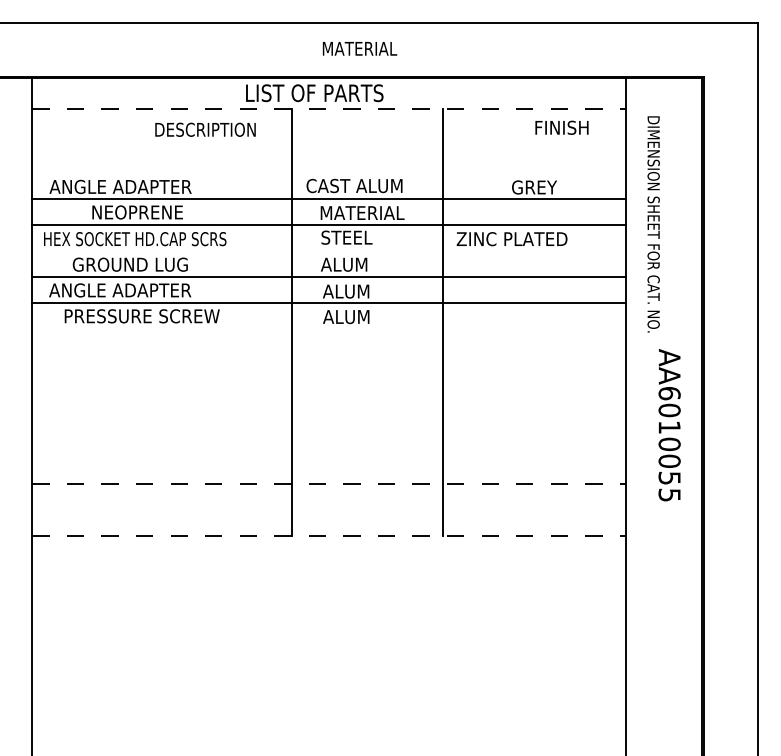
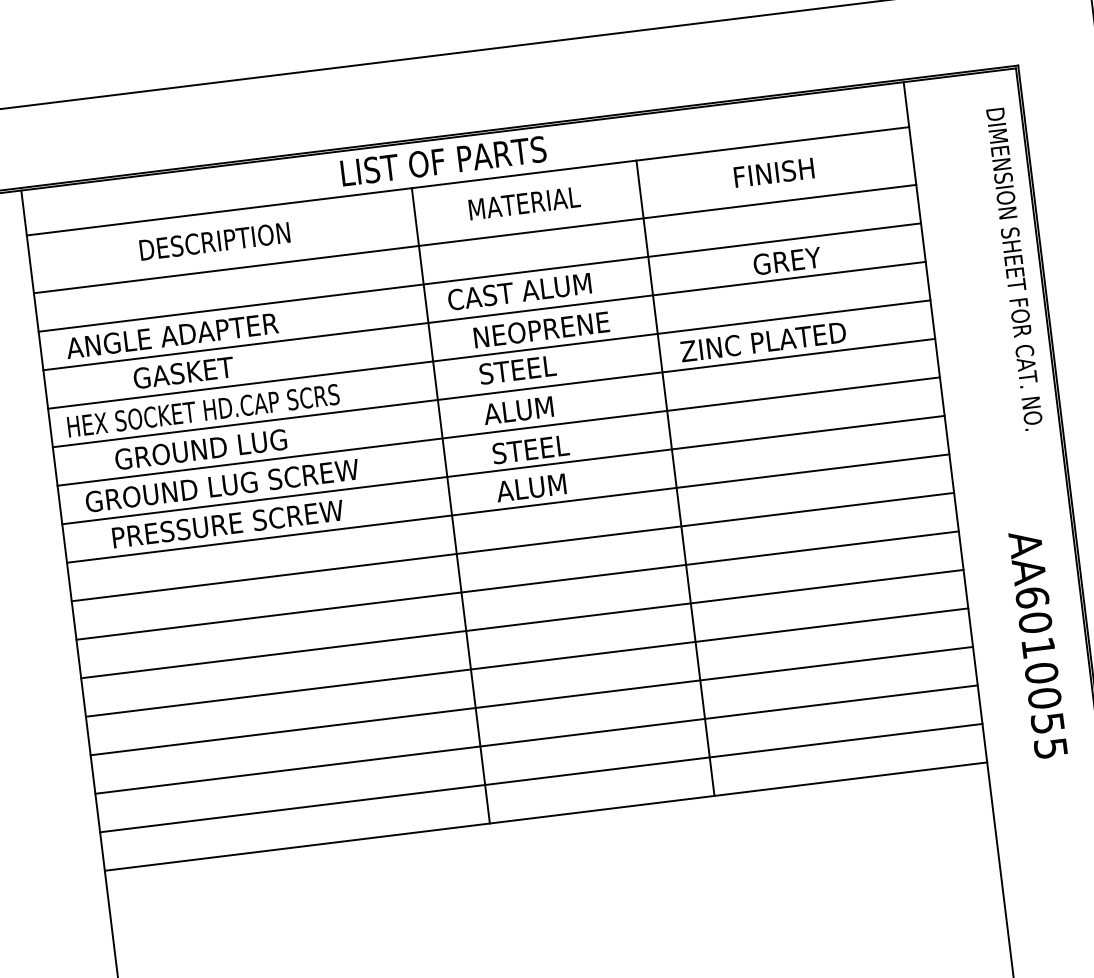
text: (359, 48) -> (523, 203), moved
line: (329, 108) -> (468, 181), dashed -> solid
text: (561, 127) -> (773, 172), moved
text: (205, 129) -> (214, 241), moved
line: (329, 147) -> (475, 239), added
line: (329, 173) -> (480, 277), added
text: (136, 212) -> (200, 370), NEOPRENE -> GASKET
text: (366, 213) -> (542, 330), MATERIAL -> NEOPRENE
text: (653, 224) -> (1014, 269), moved
line: (329, 251) -> (494, 393), added
text: (141, 290) -> (222, 485), ANGLE ADAPTER -> GROUND LUG SCREW
text: (348, 291) -> (529, 449), ALUM -> STEEL
line: (329, 328) -> (508, 508), added
line: (329, 354) -> (513, 546), added
line: (329, 380) -> (517, 585), added
line: (329, 406) -> (522, 623), added
text: (669, 425) -> (1038, 645), moved
line: (329, 432) -> (527, 662), added
line: (329, 458) -> (532, 701), added
line: (329, 484) -> (536, 739), dashed -> solid
line: (329, 510) -> (541, 778), added
line: (329, 536) -> (546, 817), dashed -> solid

